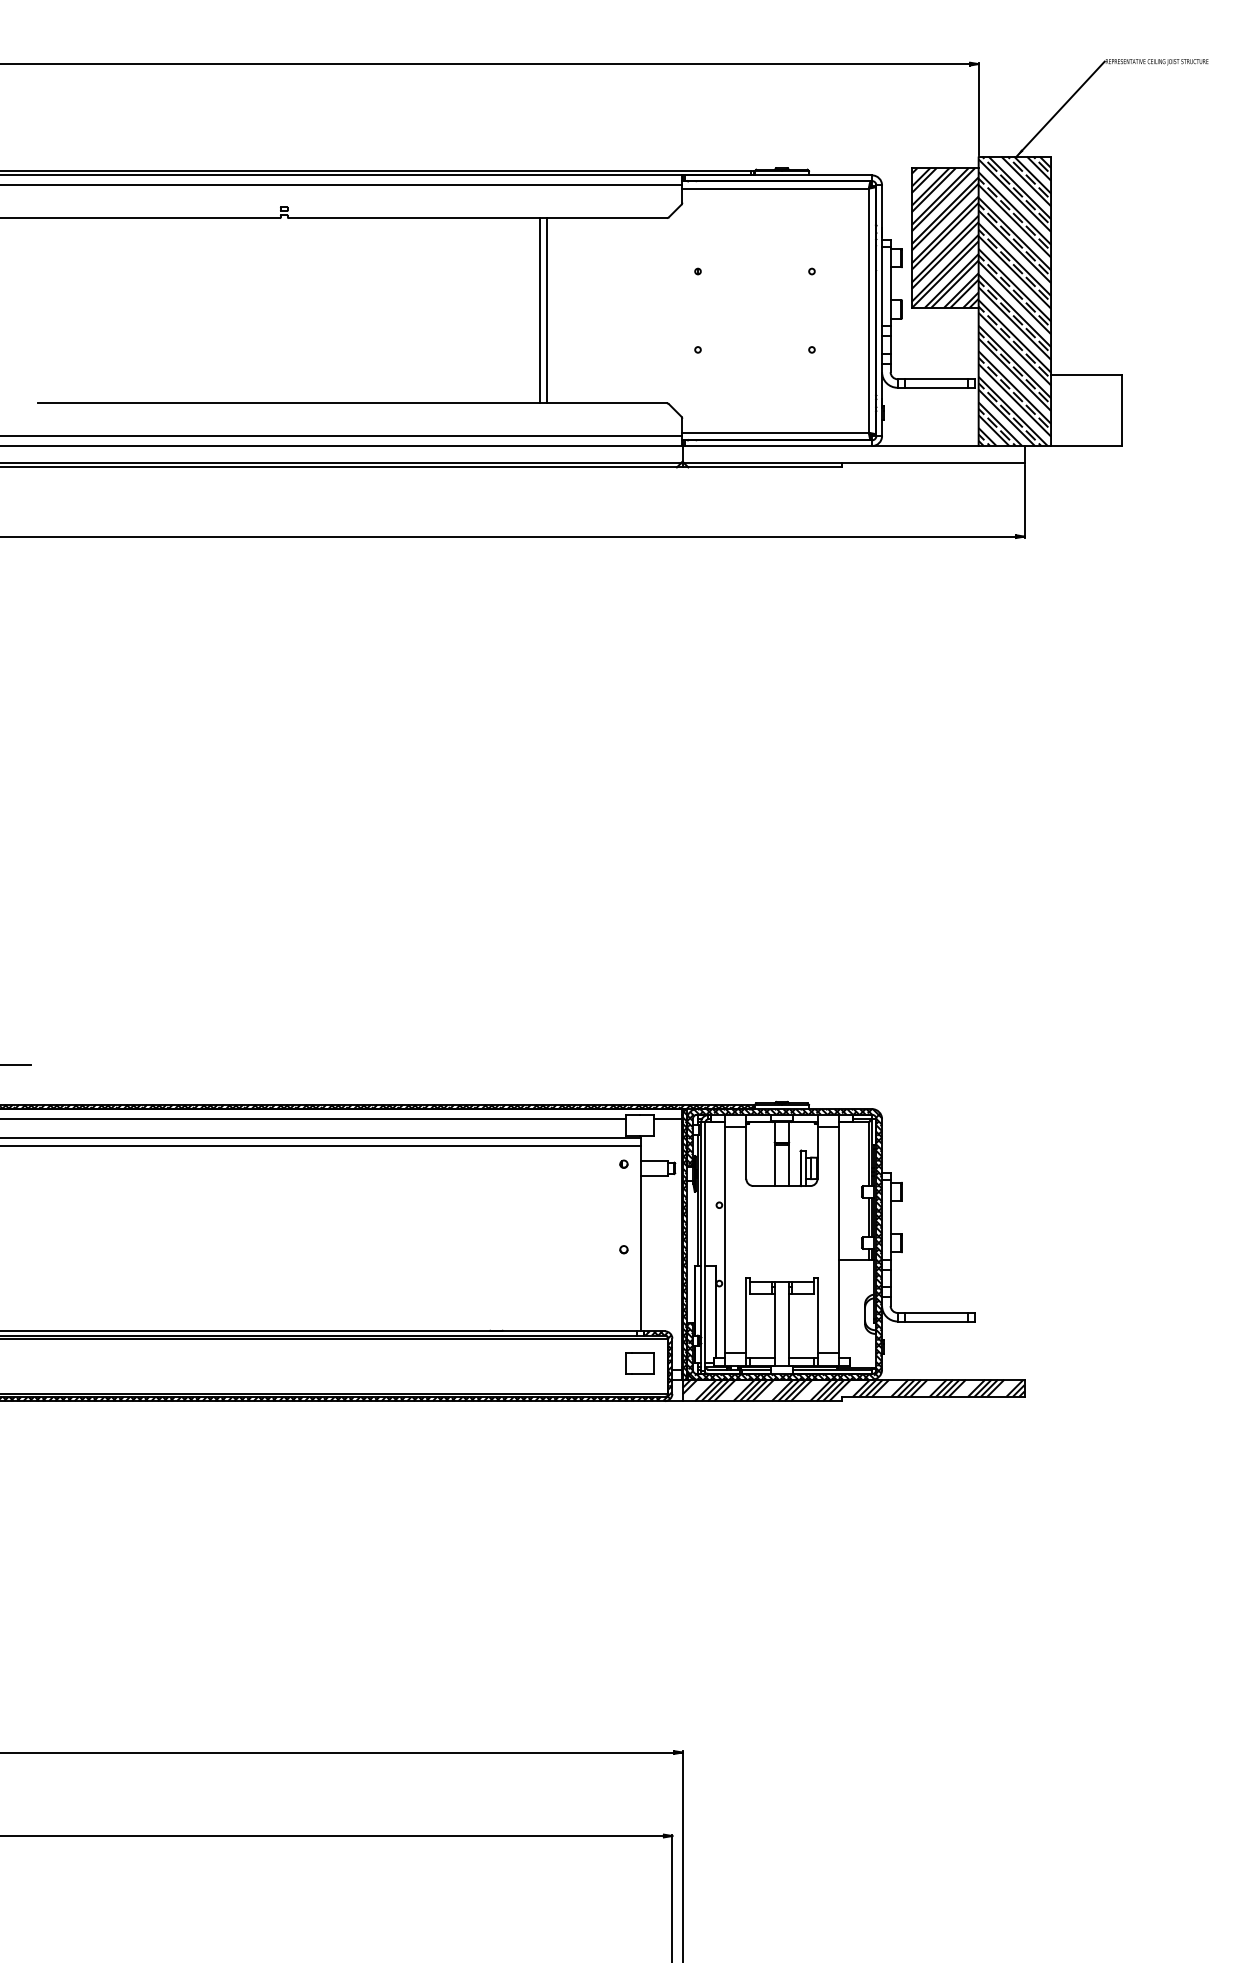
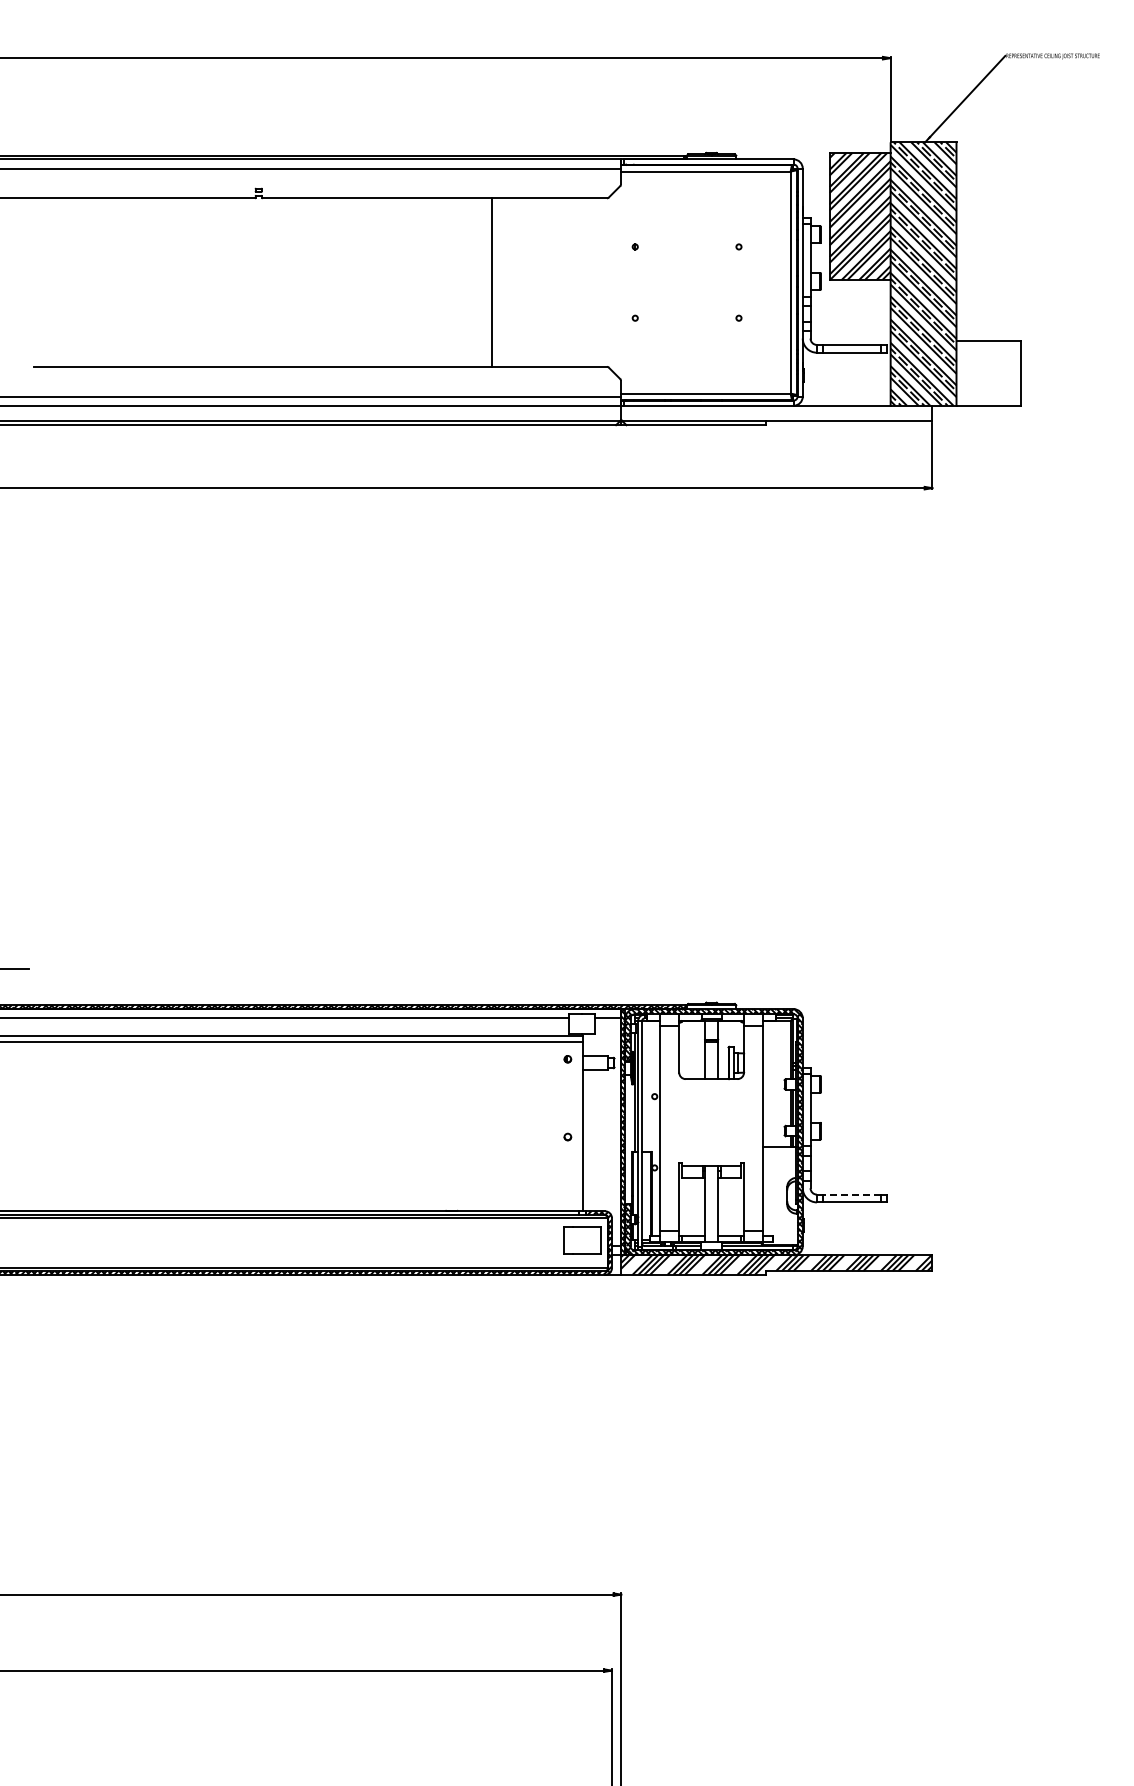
line: (547, 310) -> (498, 282), removed
line: (935, 1312) -> (851, 1194), solid -> dashed
part: (638, 1363) -> (581, 1240), size x1.4

